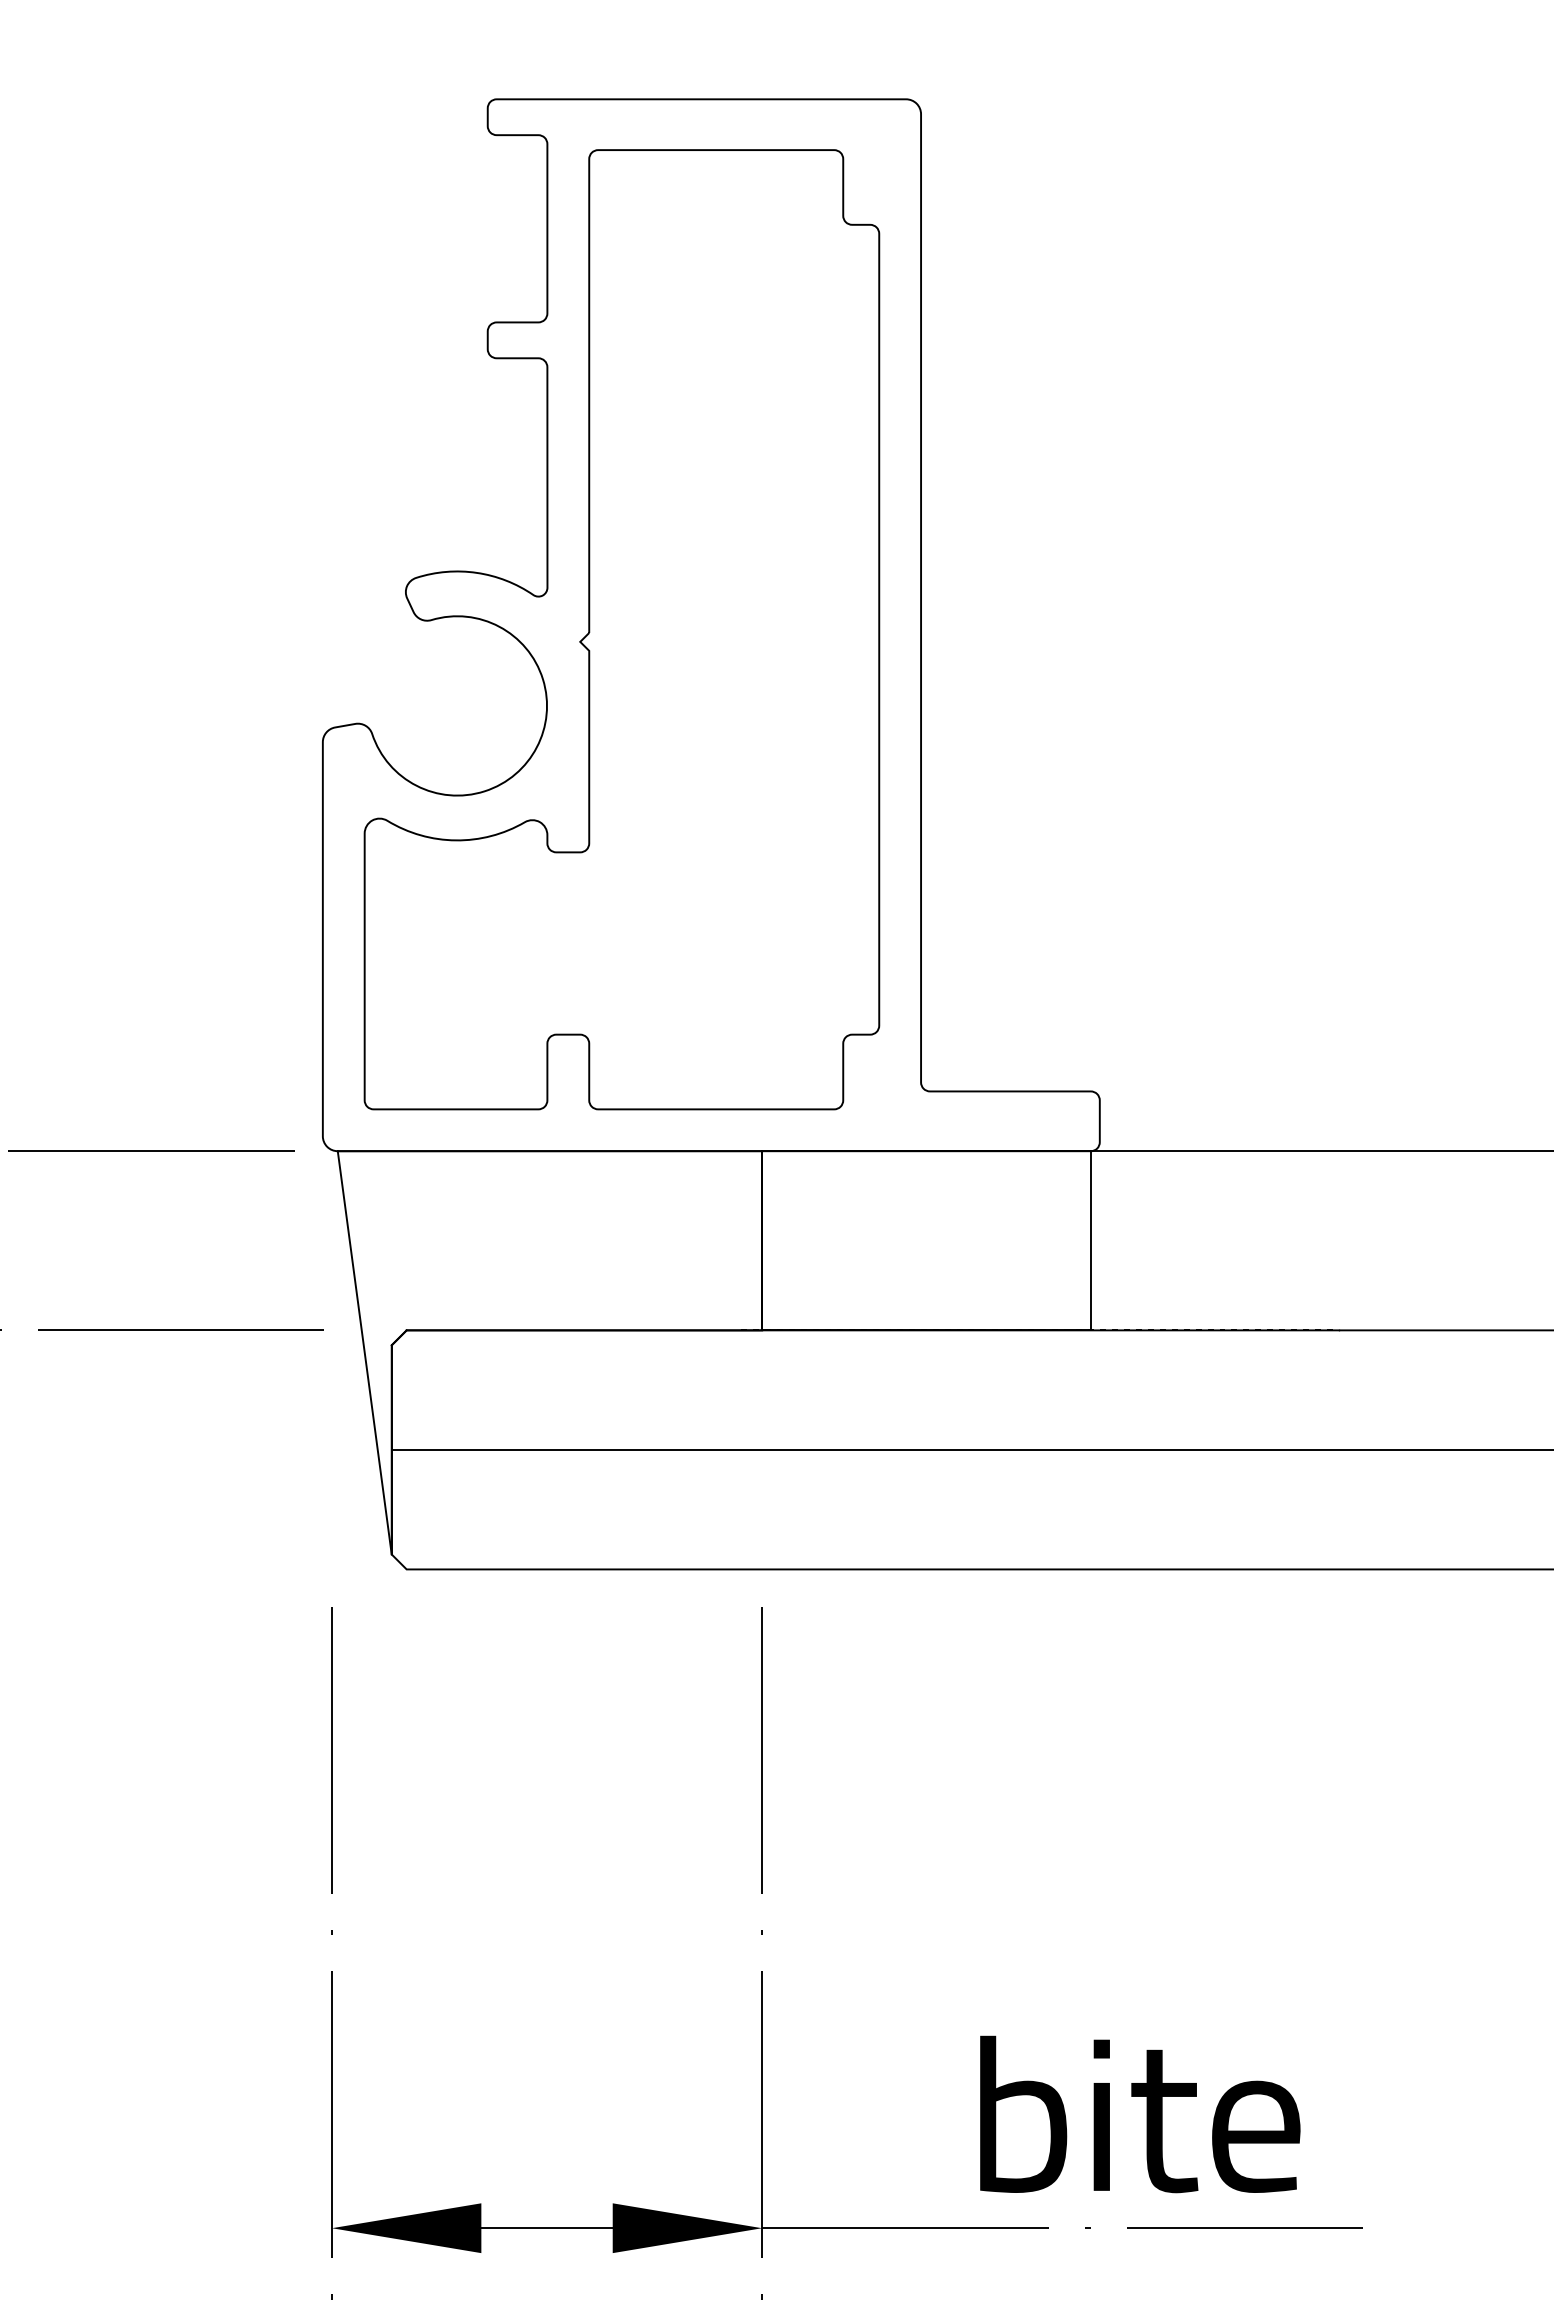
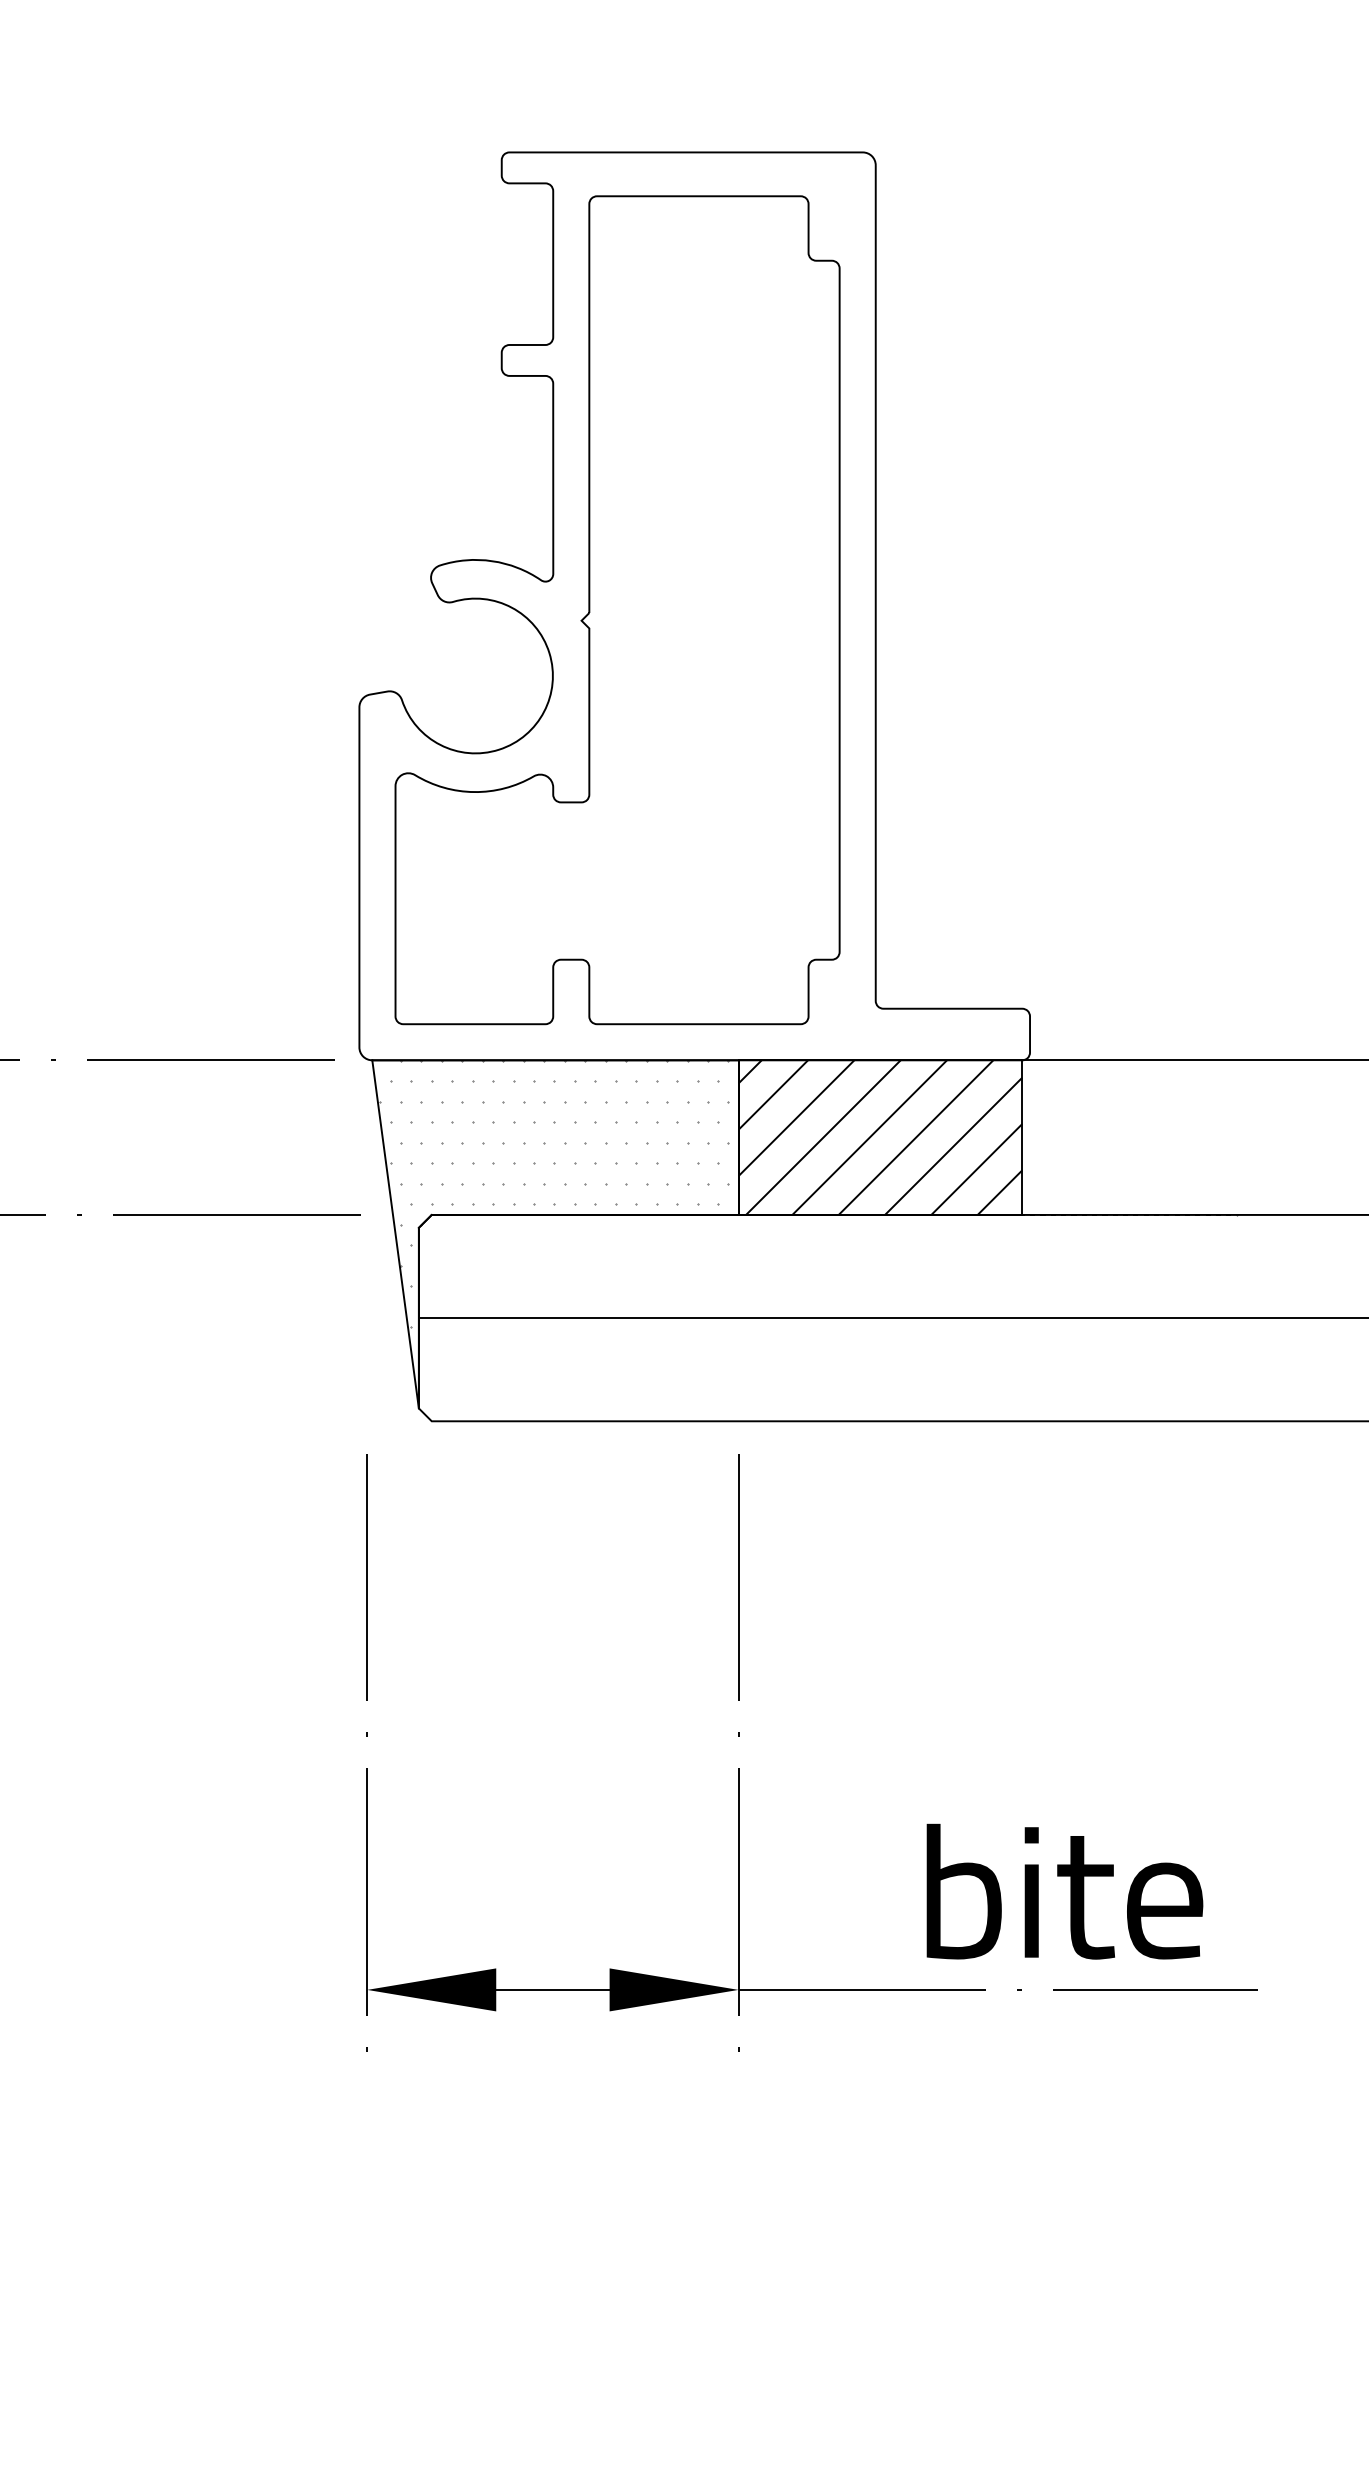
hatch: (926, 1240) -> (880, 1137), added
hatch: (548, 1305) -> (554, 1193), added

